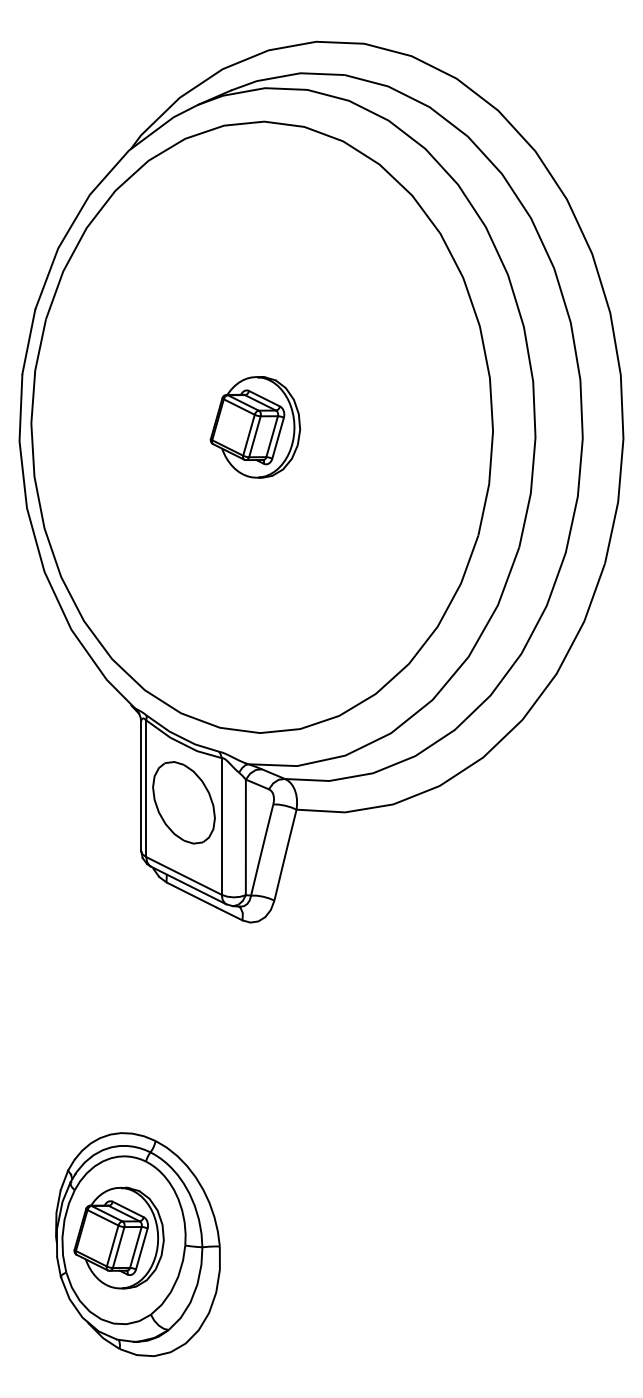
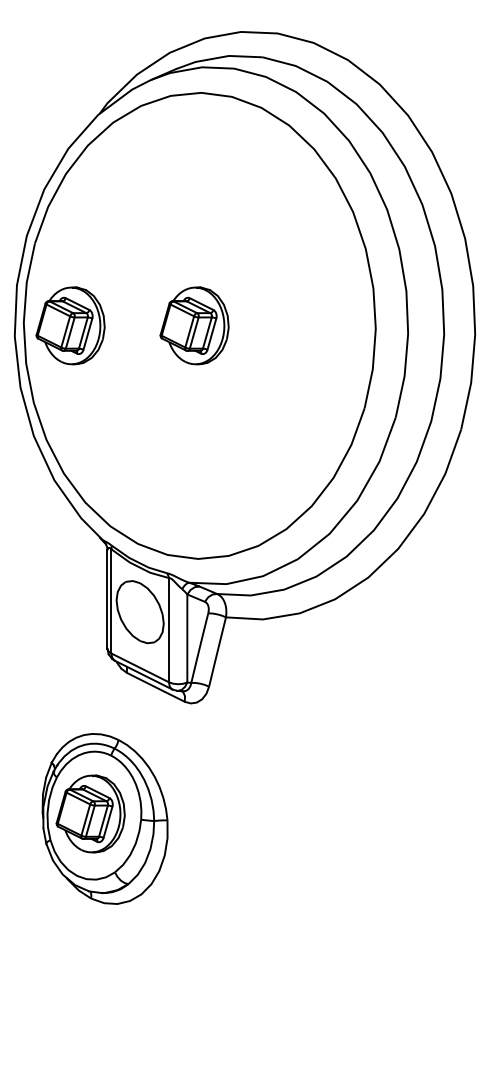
part: (92, 426) -> (70, 325), added
part: (137, 1244) -> (104, 818), moved

